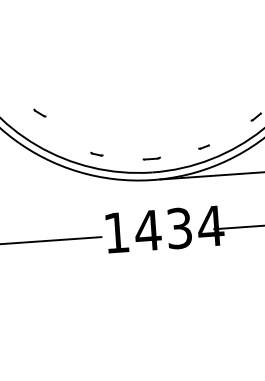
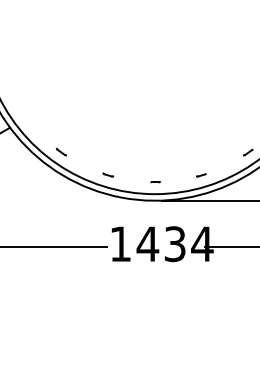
part: (38, 112) -> (60, 151), moved
part: (151, 157) -> (155, 181), size x0.62

